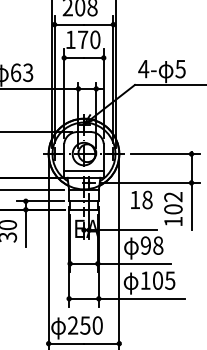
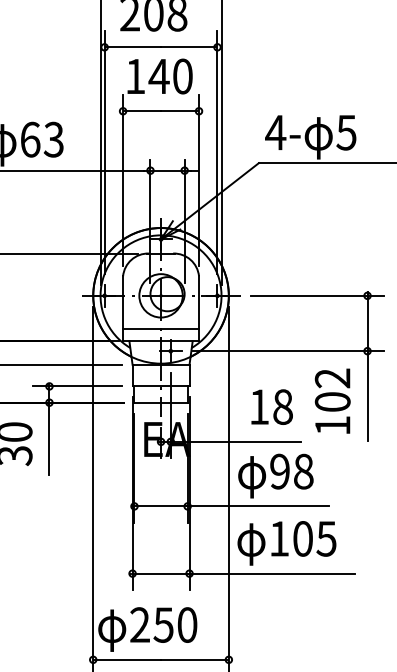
text: (82, 39) -> (158, 75), 170 -> 140
text: (141, 199) -> (271, 406), moved

